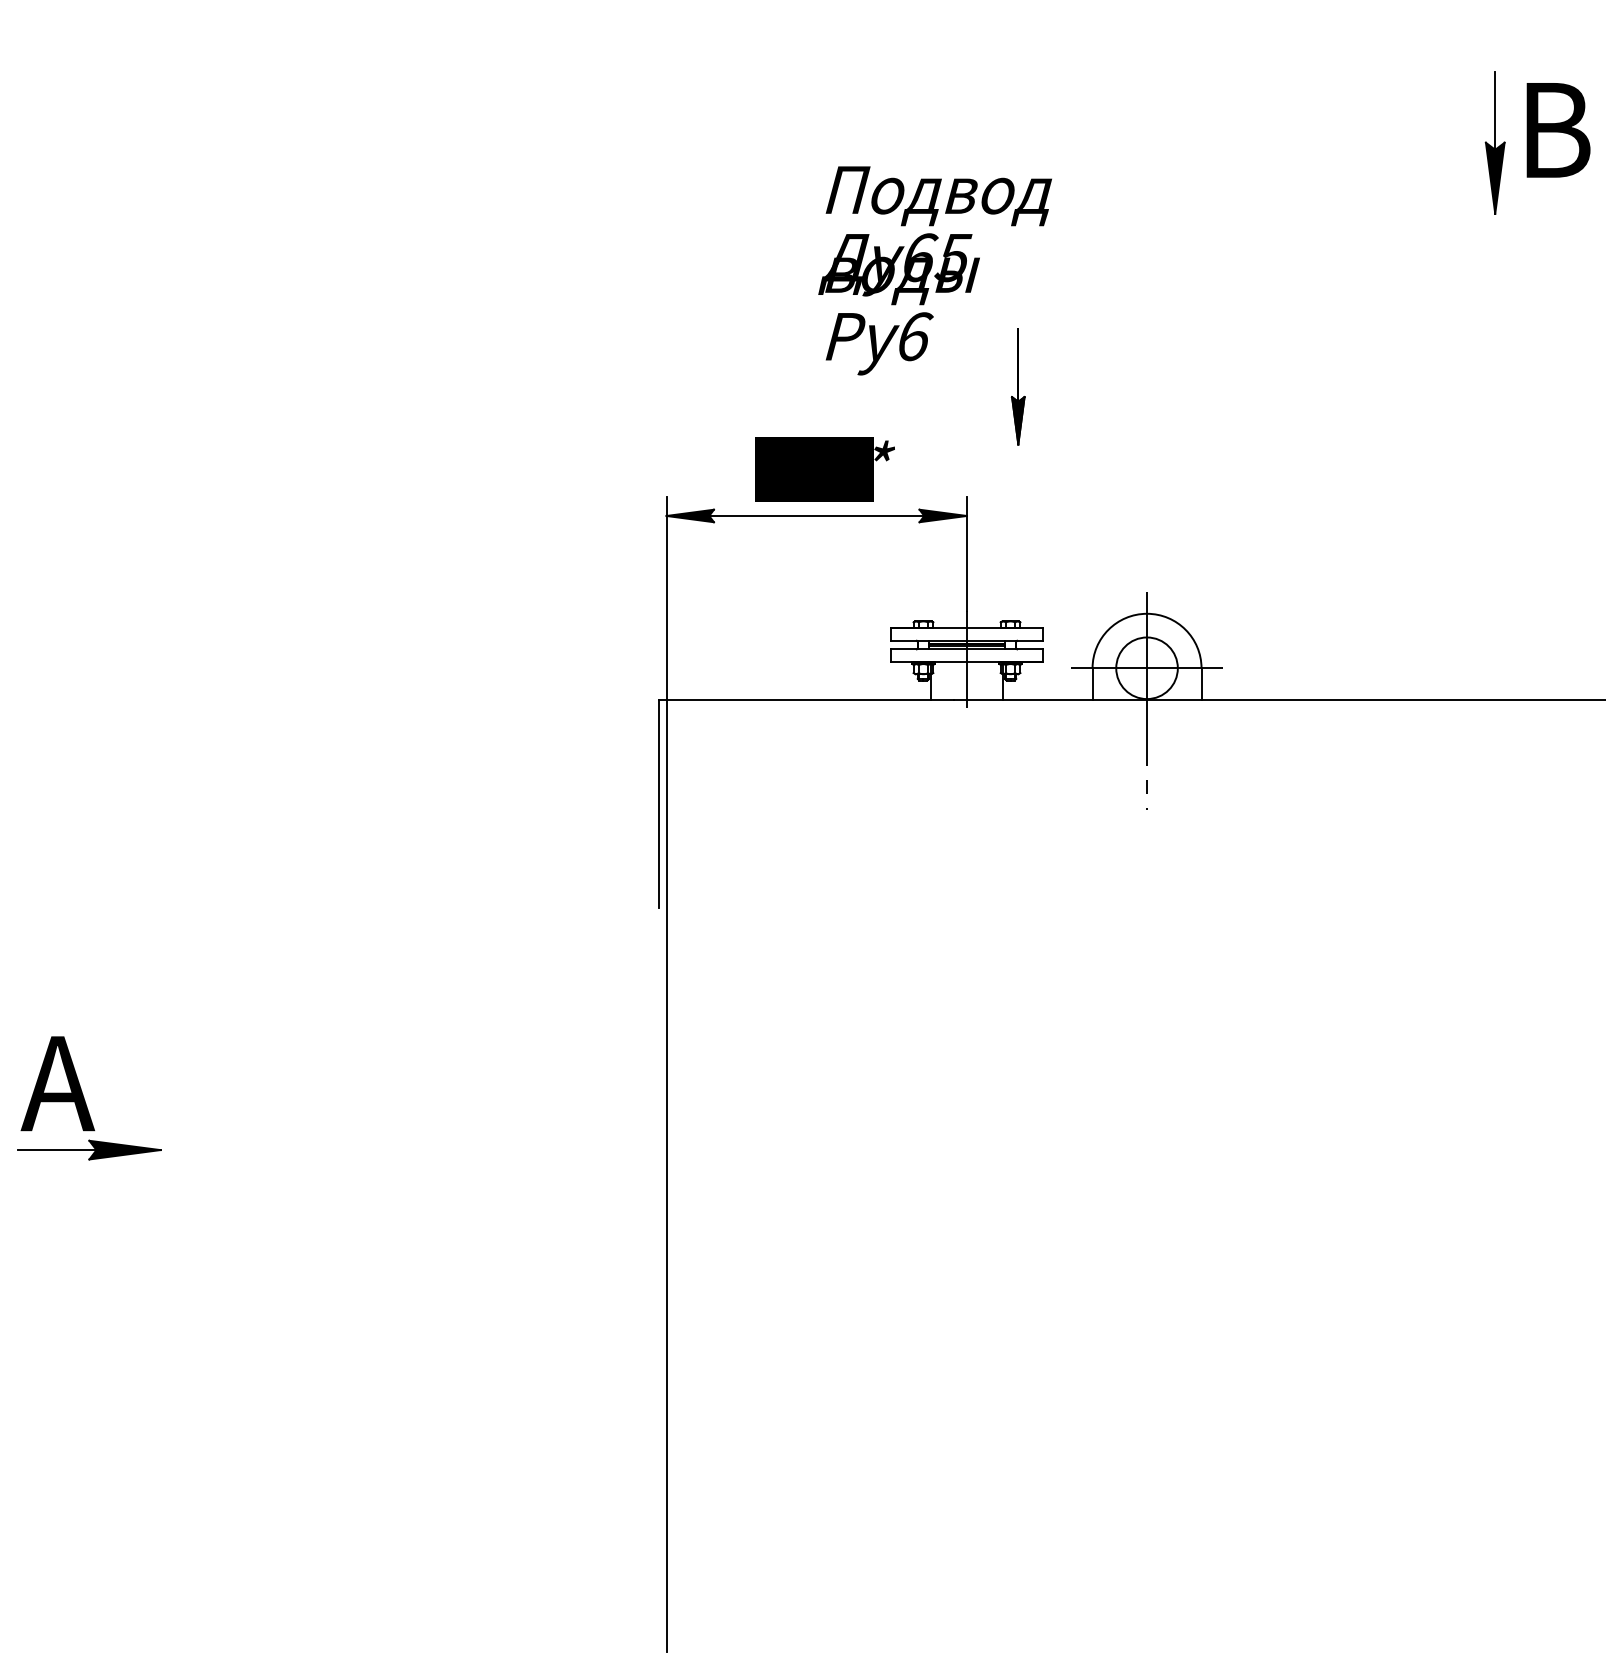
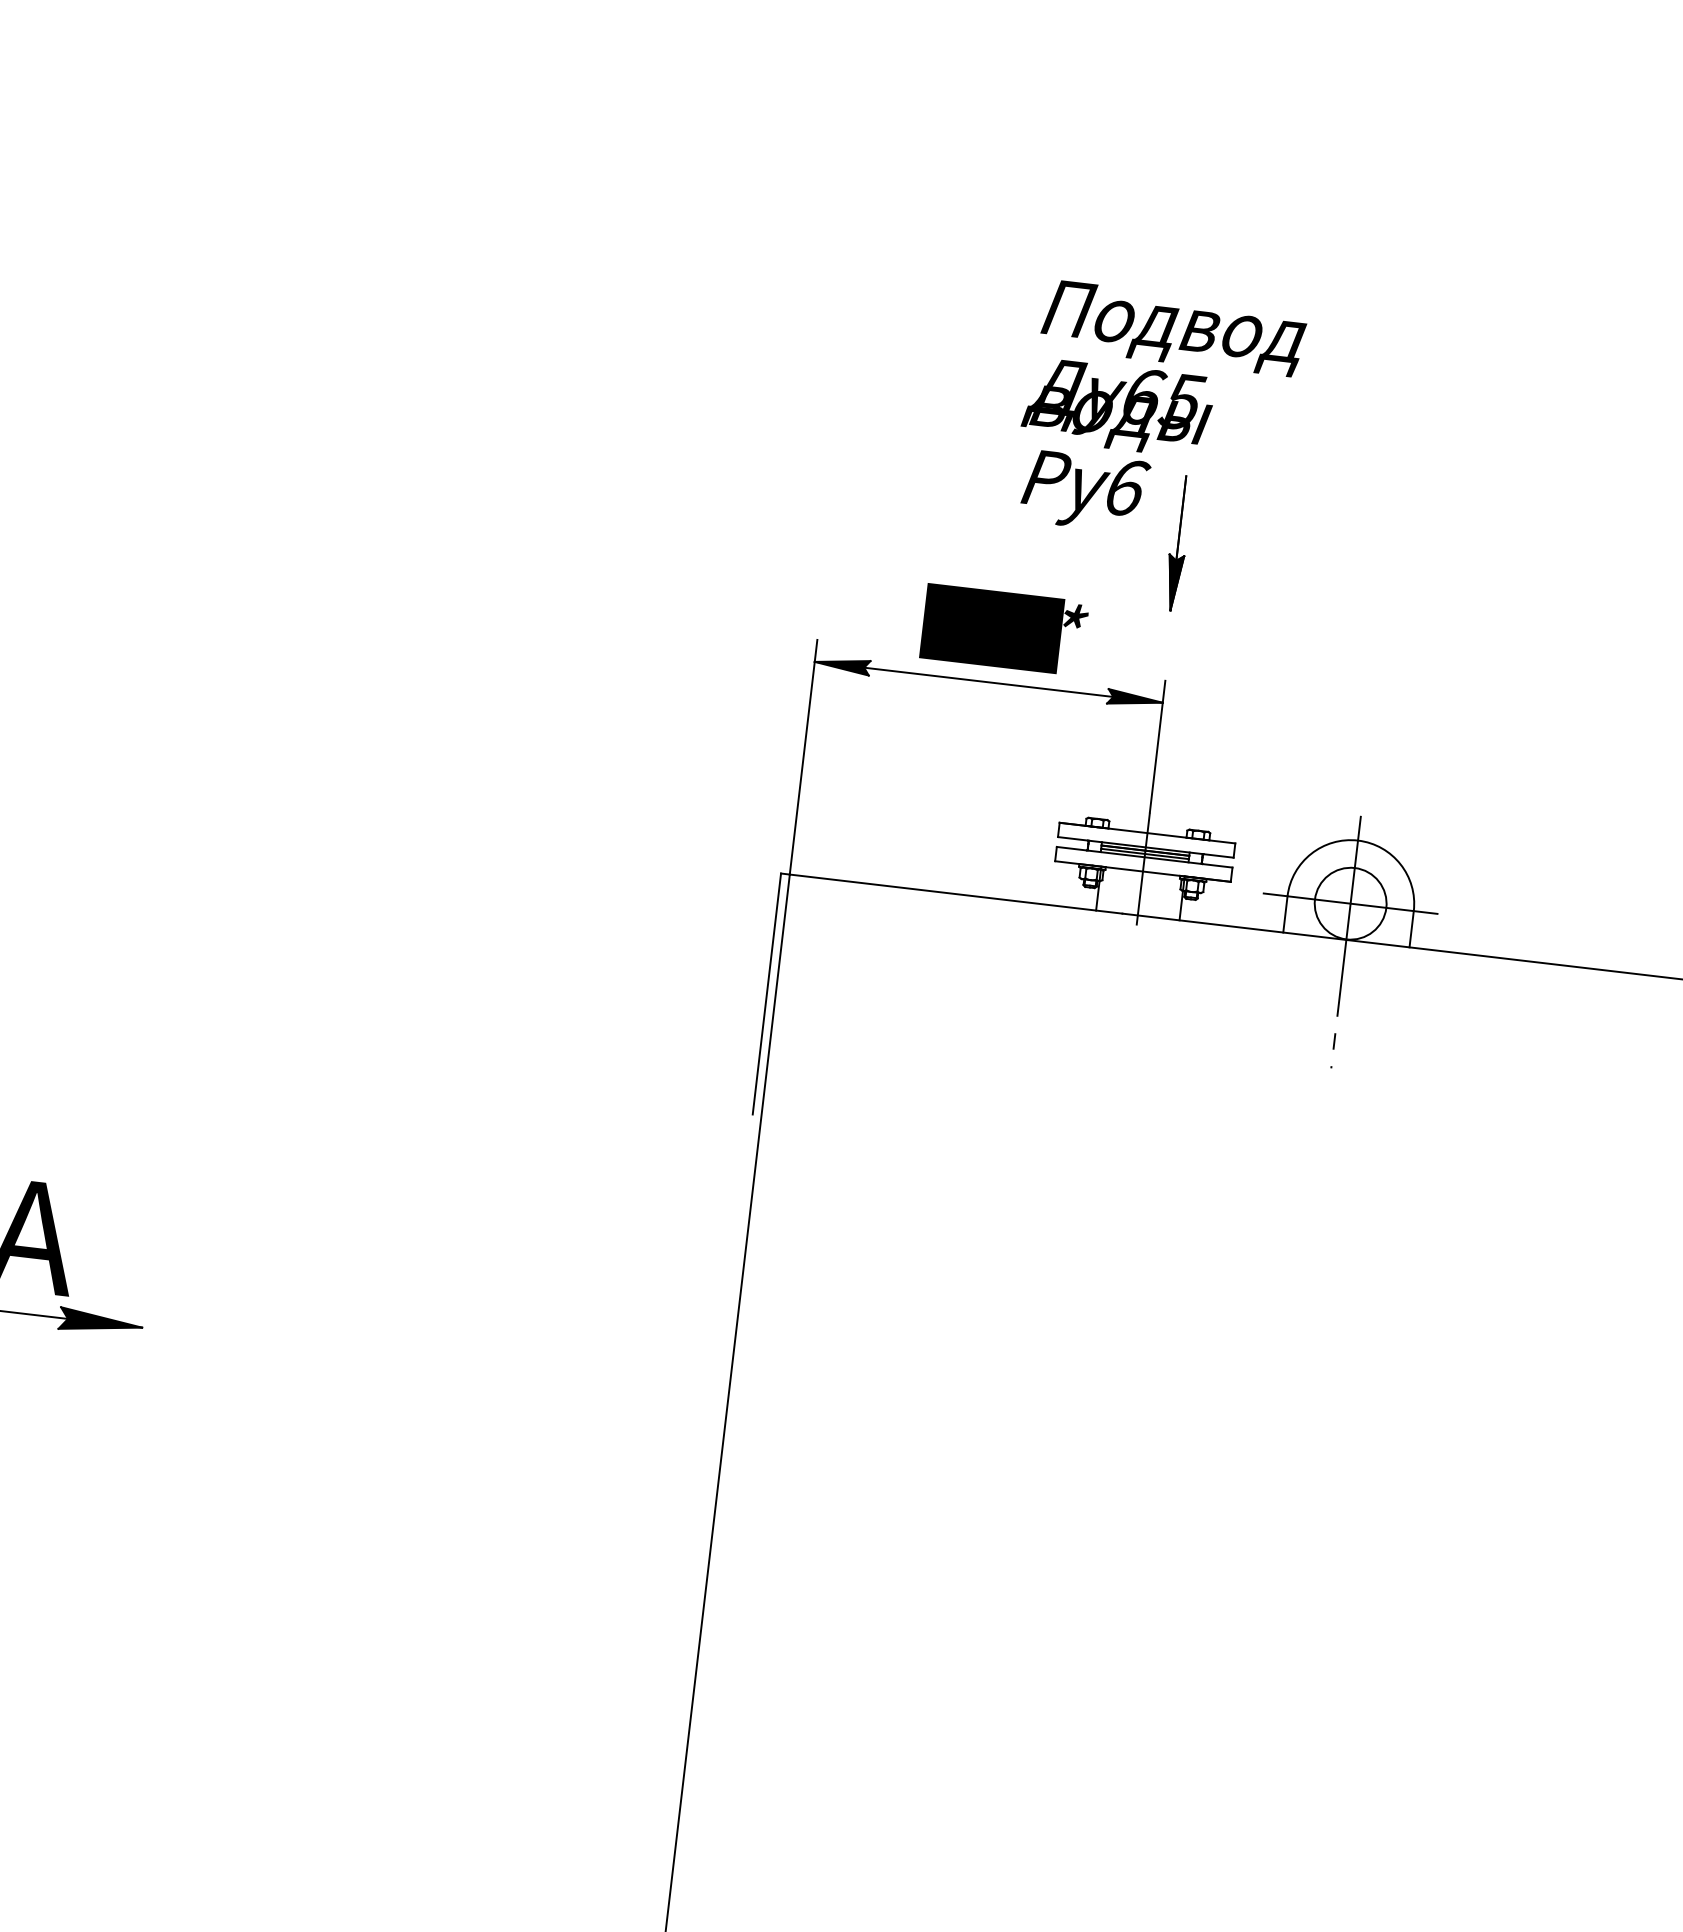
part: (1017, 386) -> (1177, 543), moved

